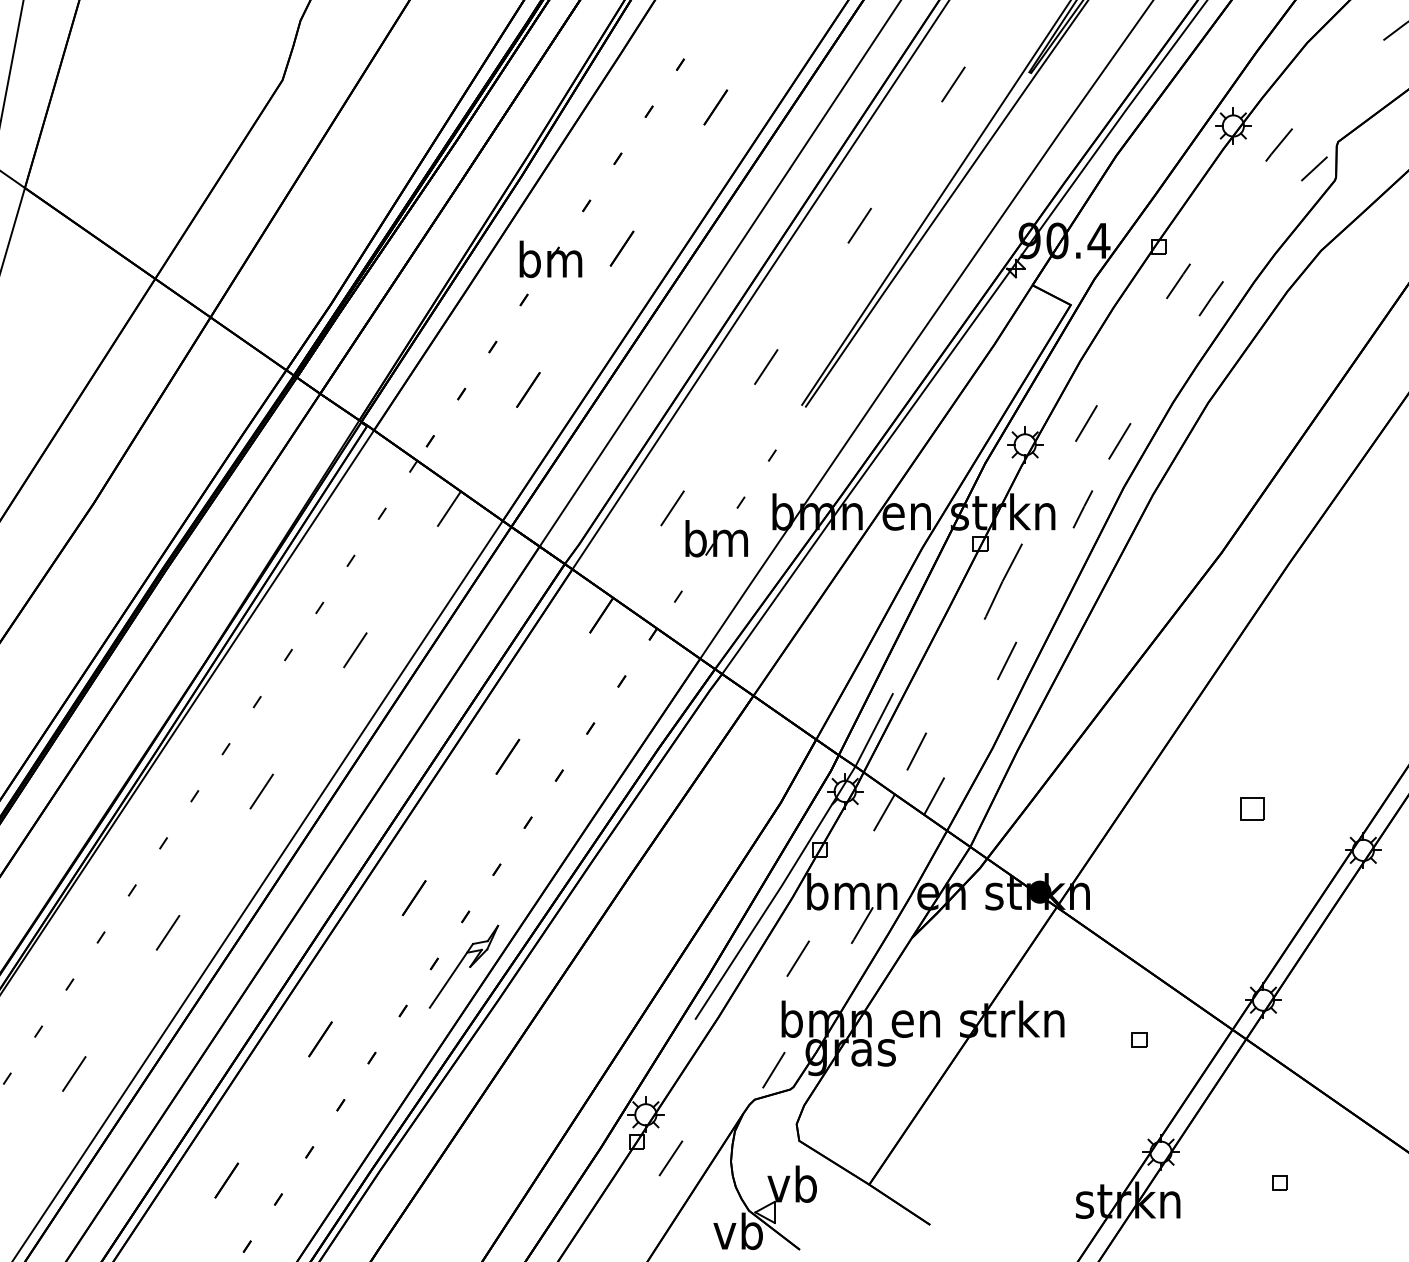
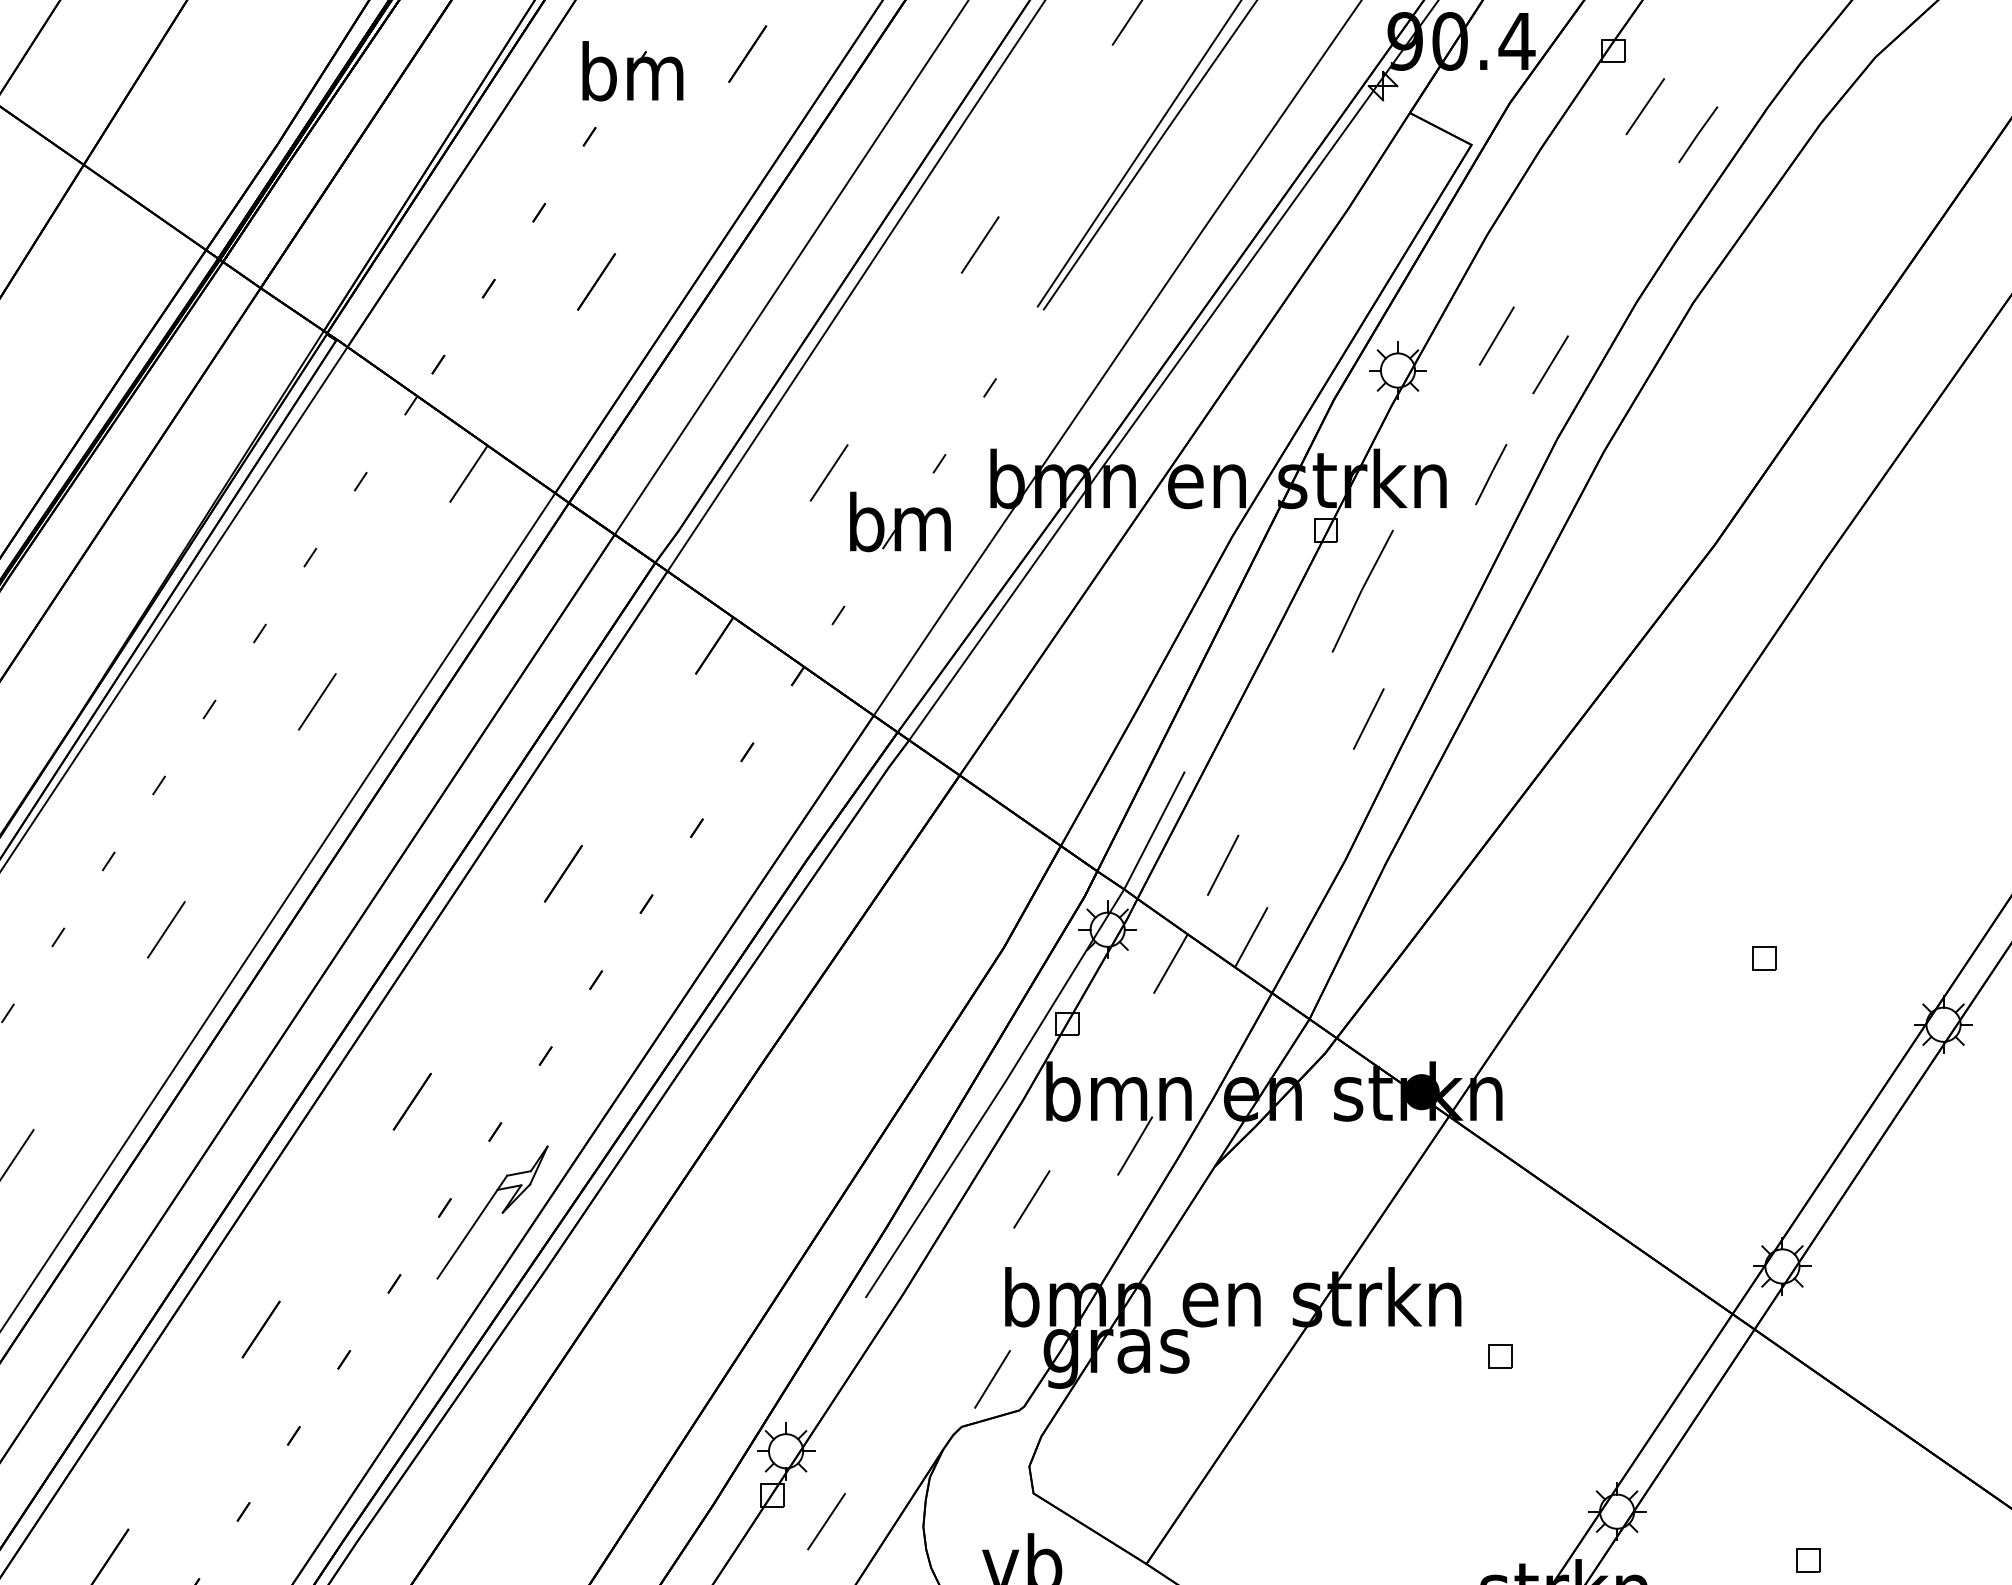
part: (1252, 808) -> (1764, 957), size x0.62
part: (1139, 1039) -> (1500, 1355), moved

